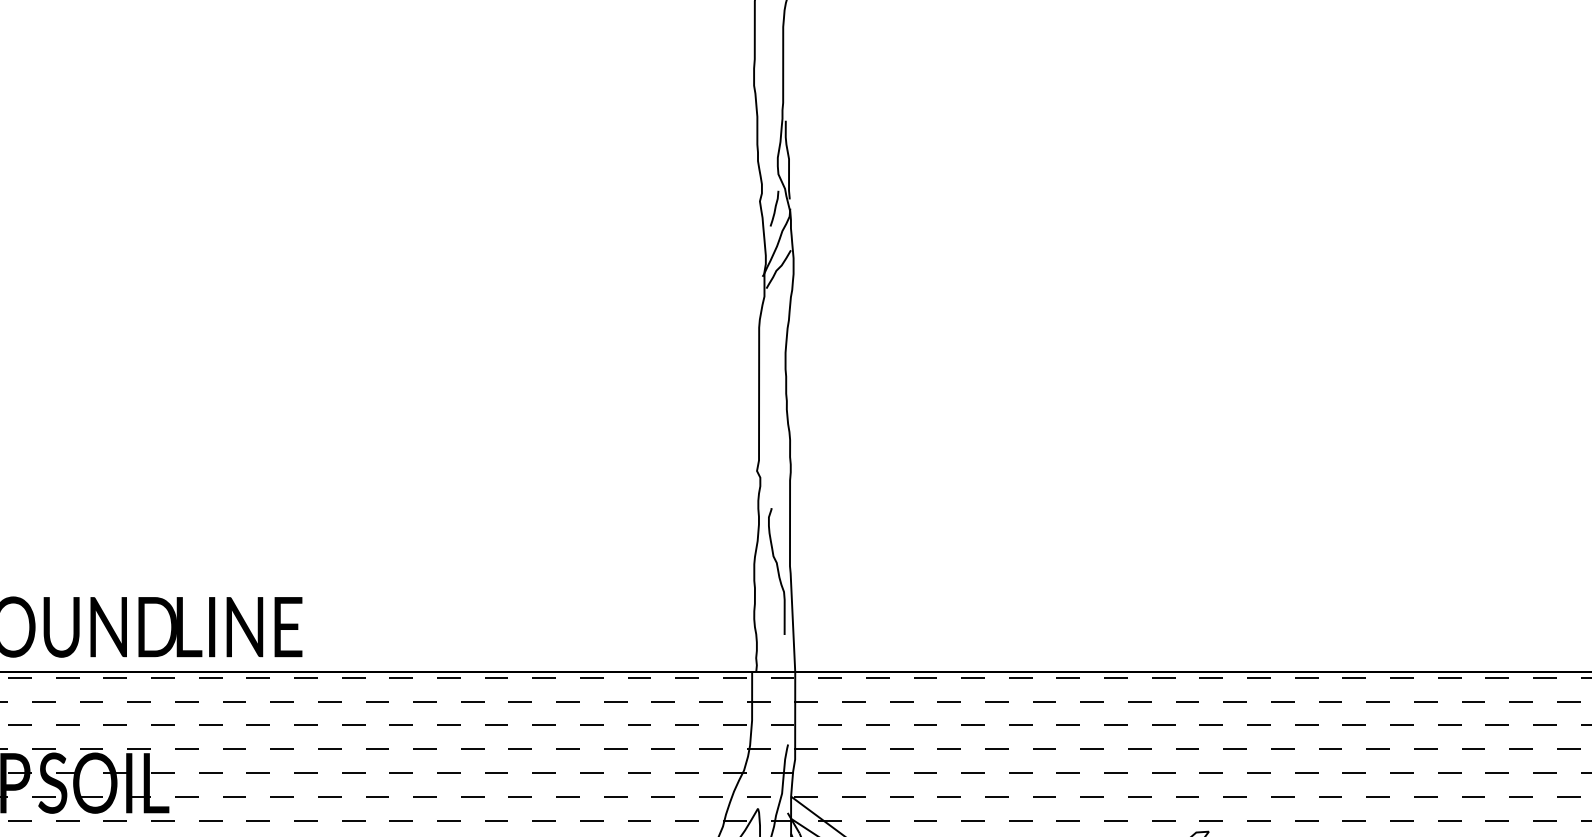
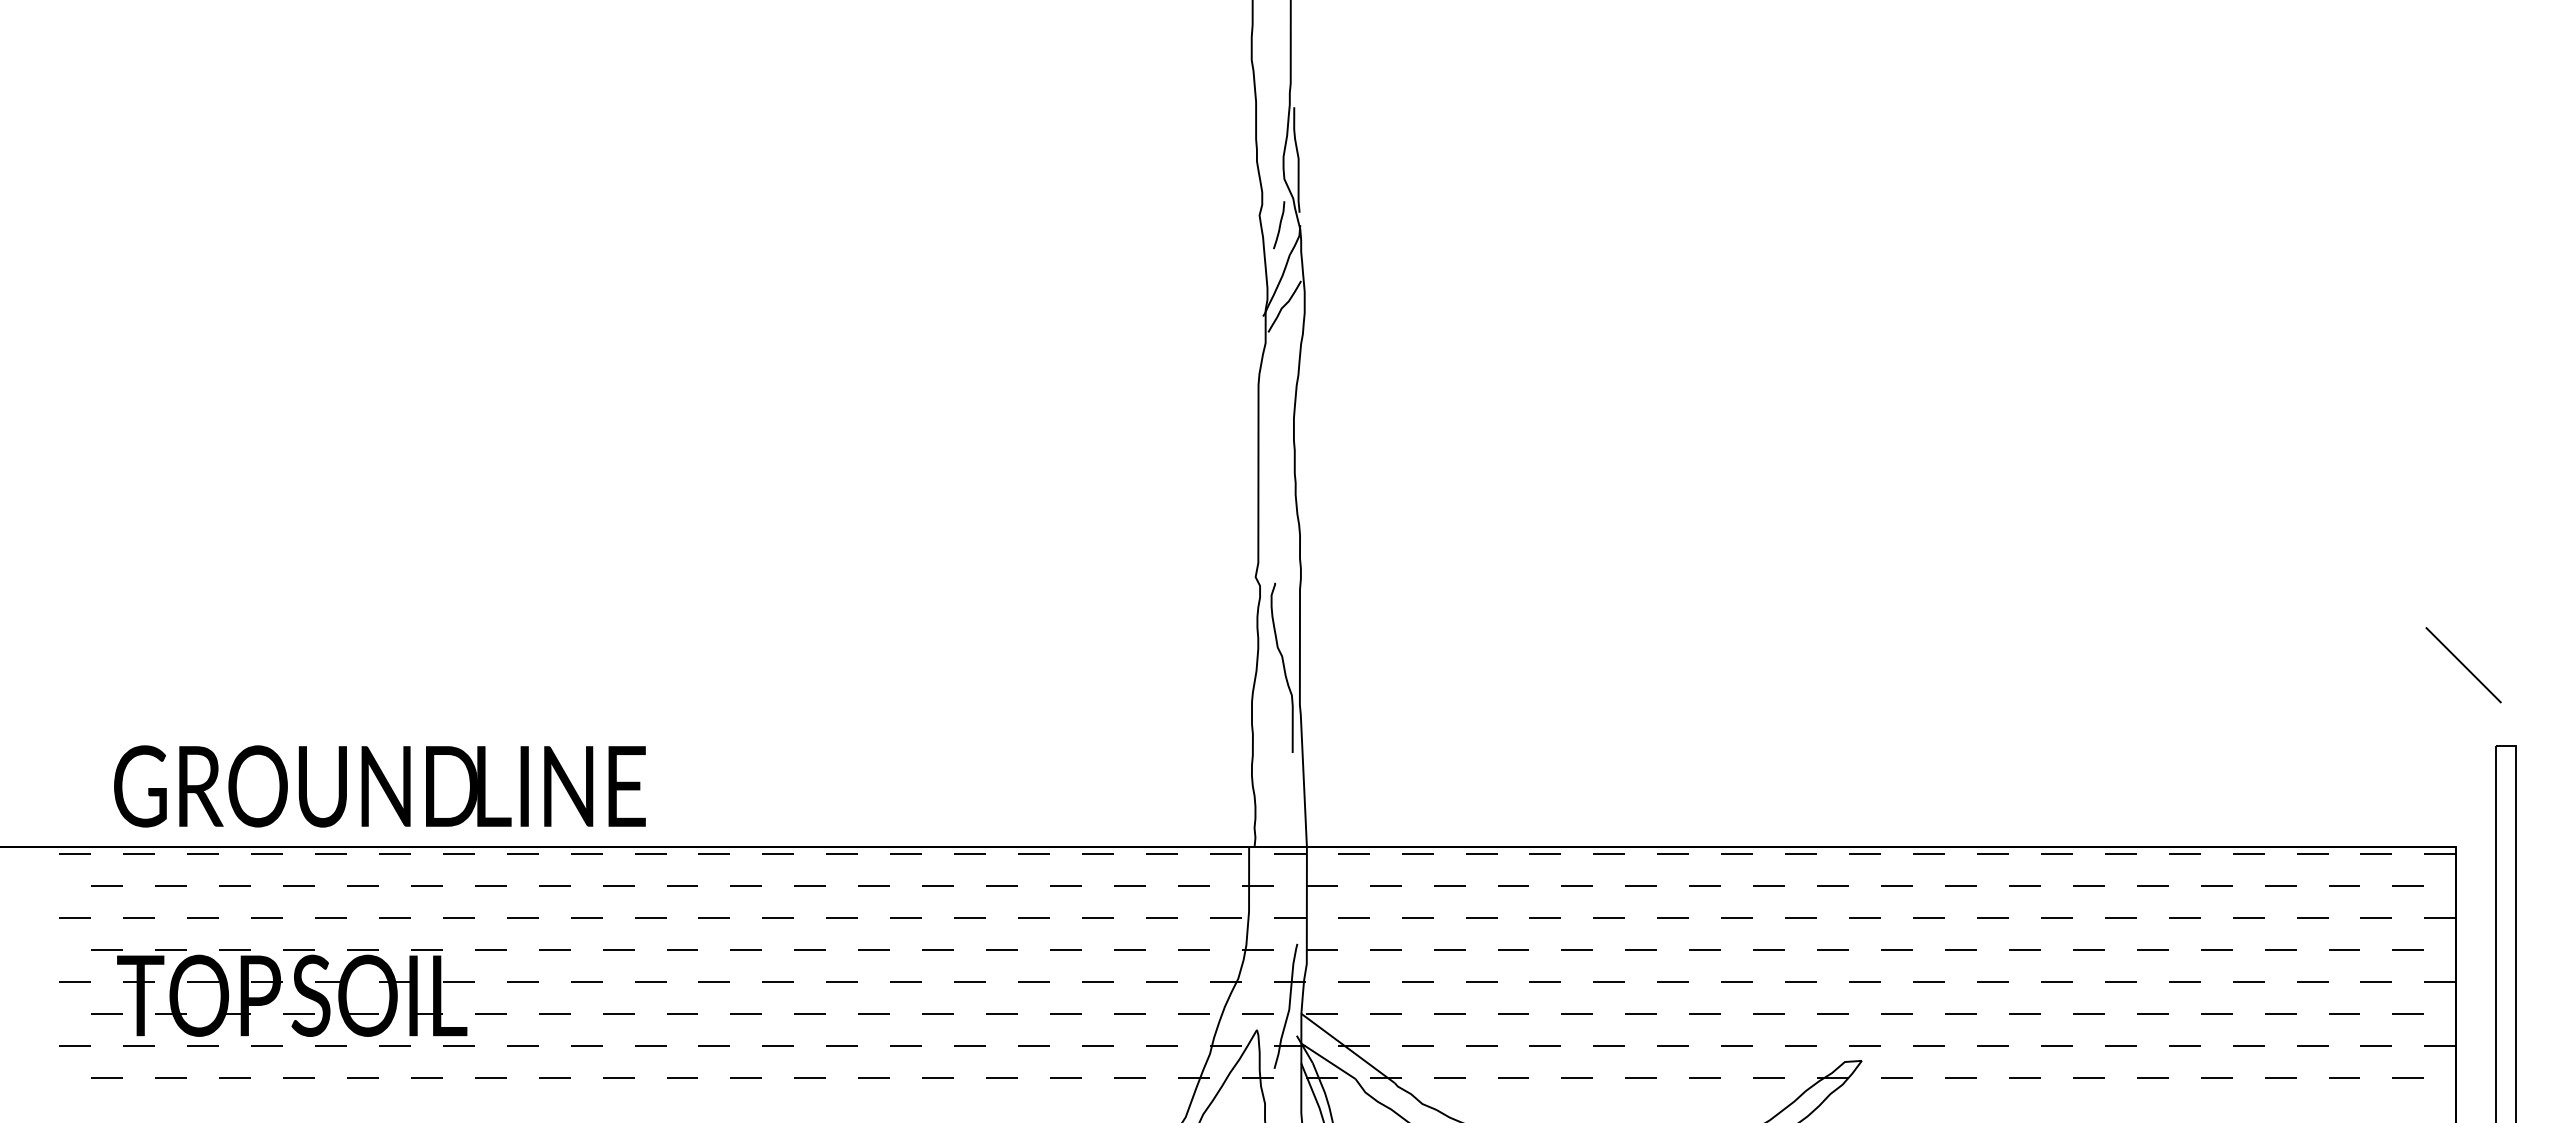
part: (776, 571) -> (1281, 667), moved

